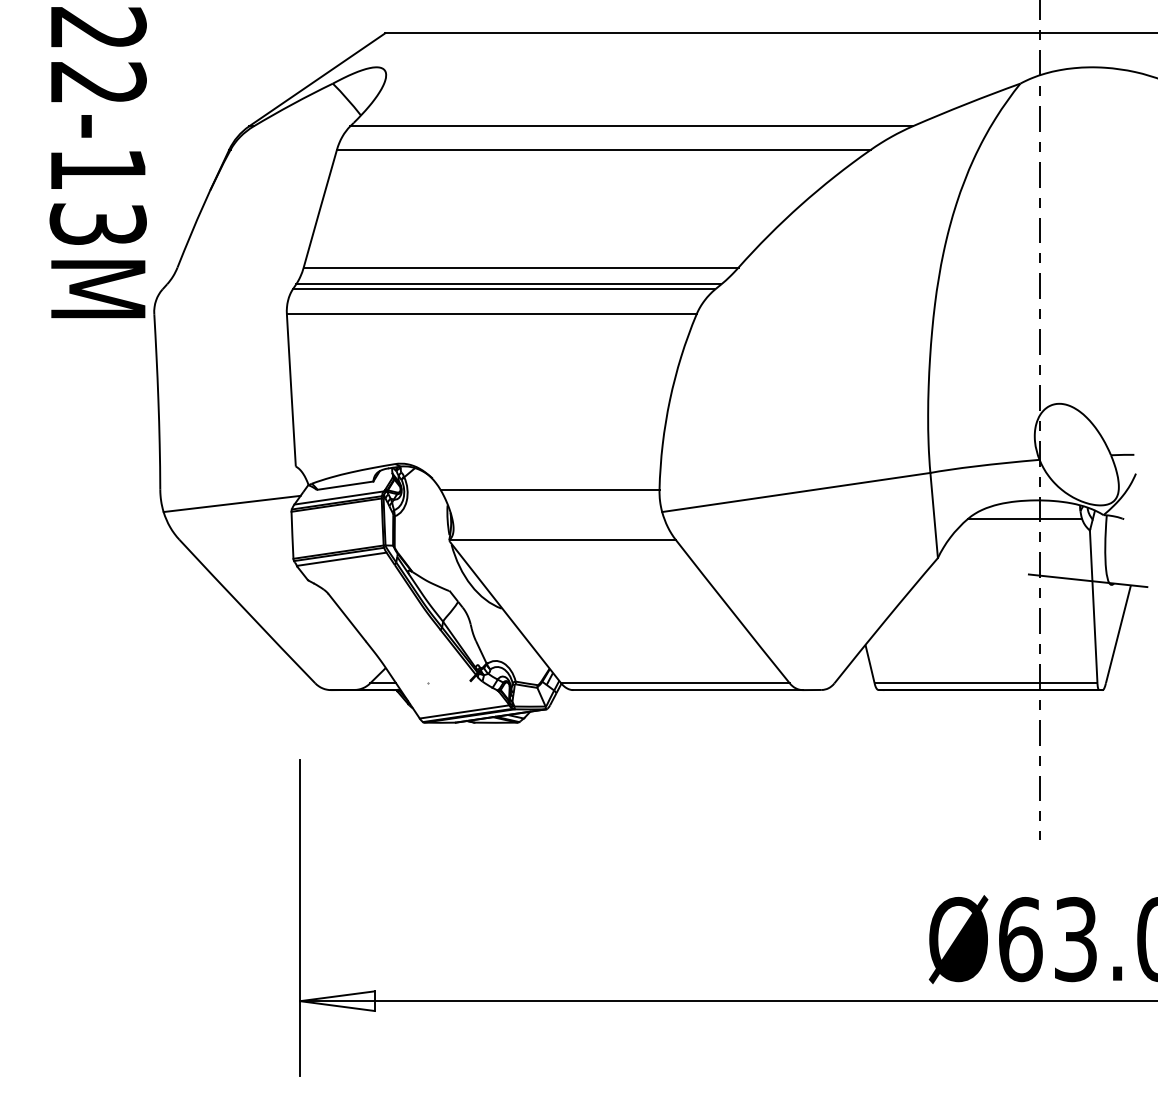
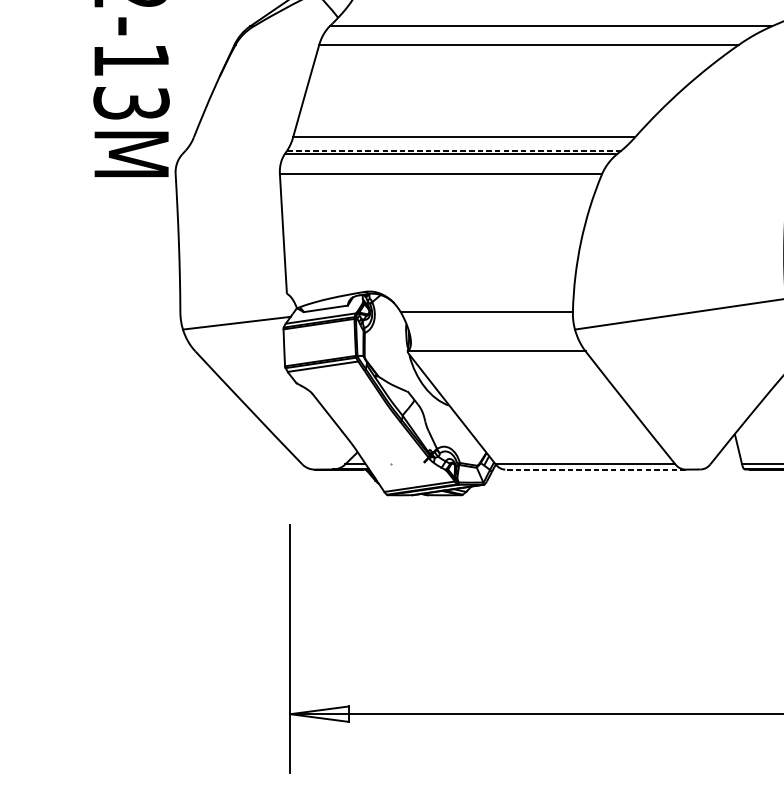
line: (508, 284) -> (454, 150), solid -> dashed
line: (688, 690) -> (595, 469), solid -> dashed

